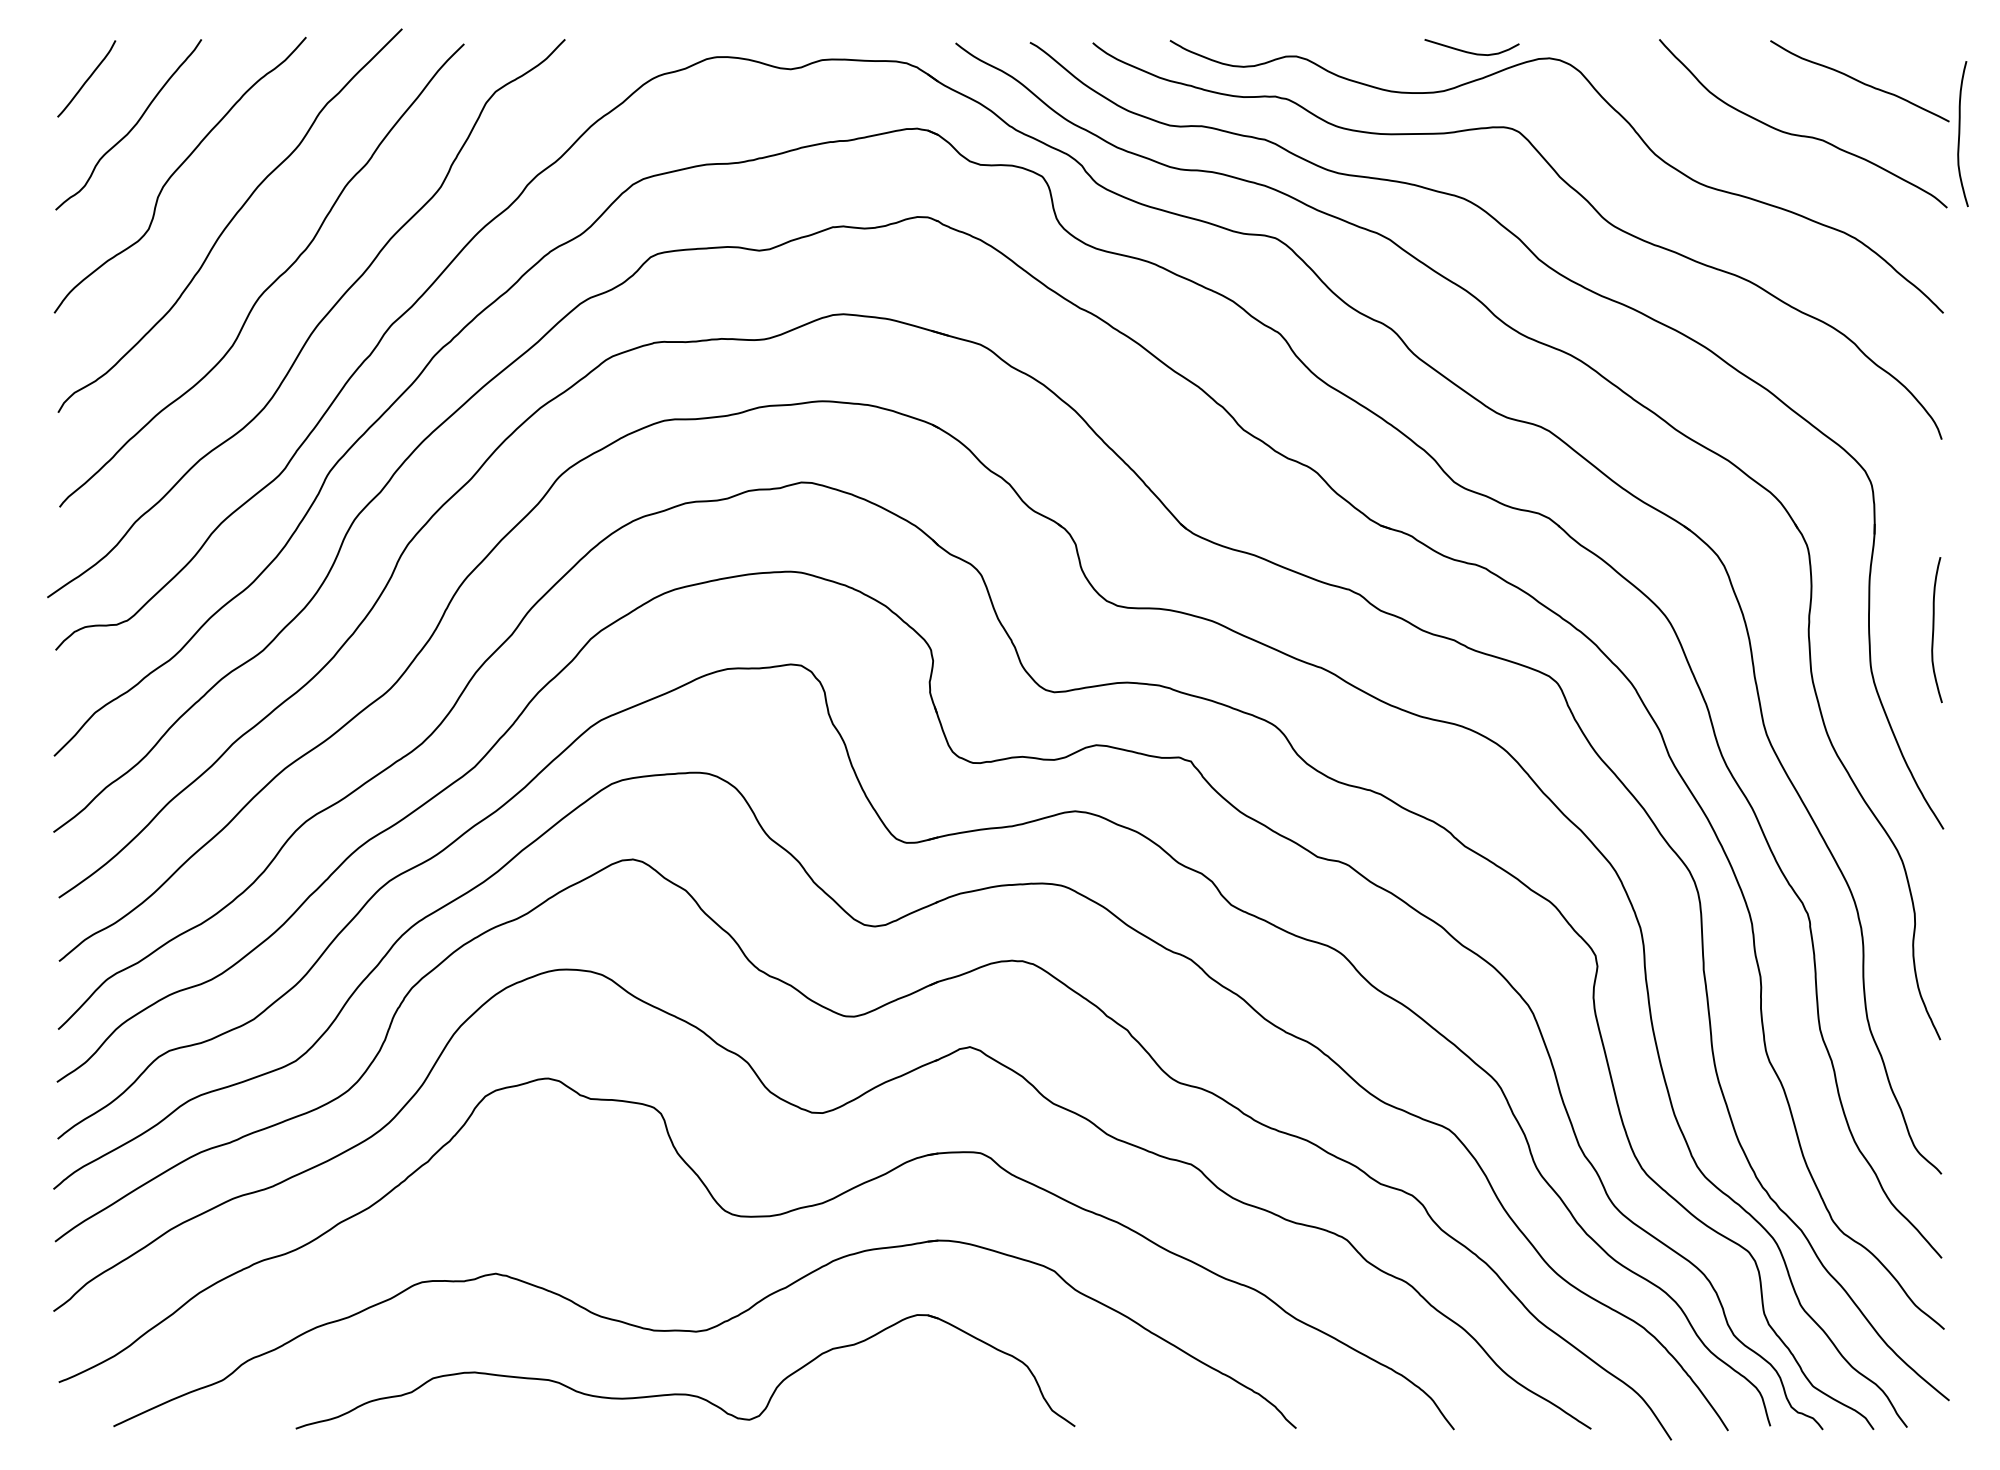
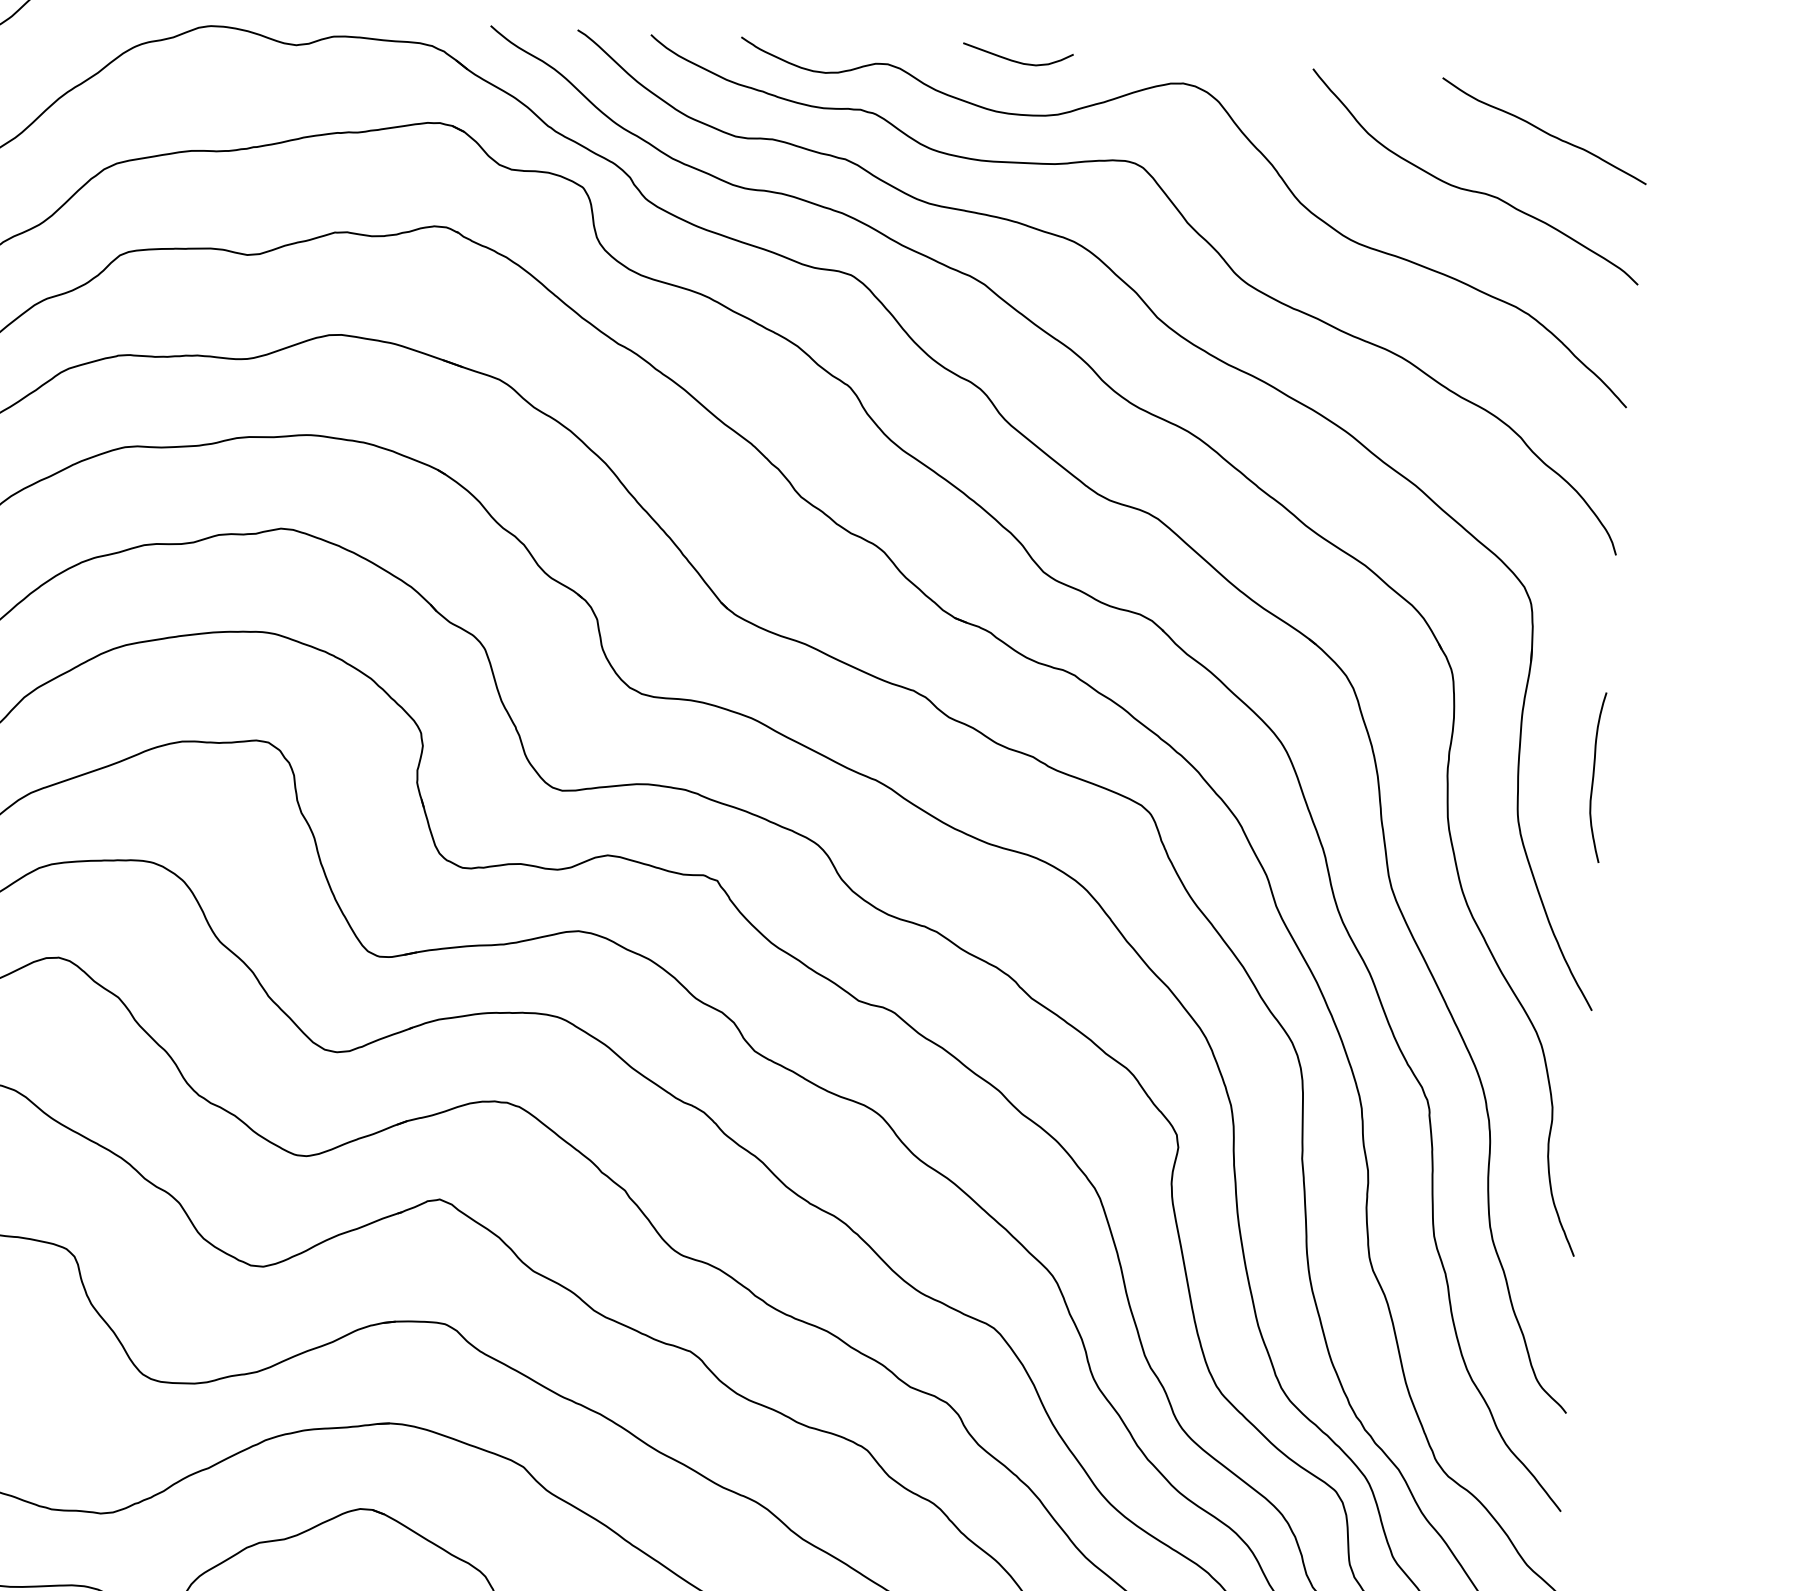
curve: (1469, 51) -> (1014, 59), moved
curve: (1960, 134) -> (1658, 200), removed

